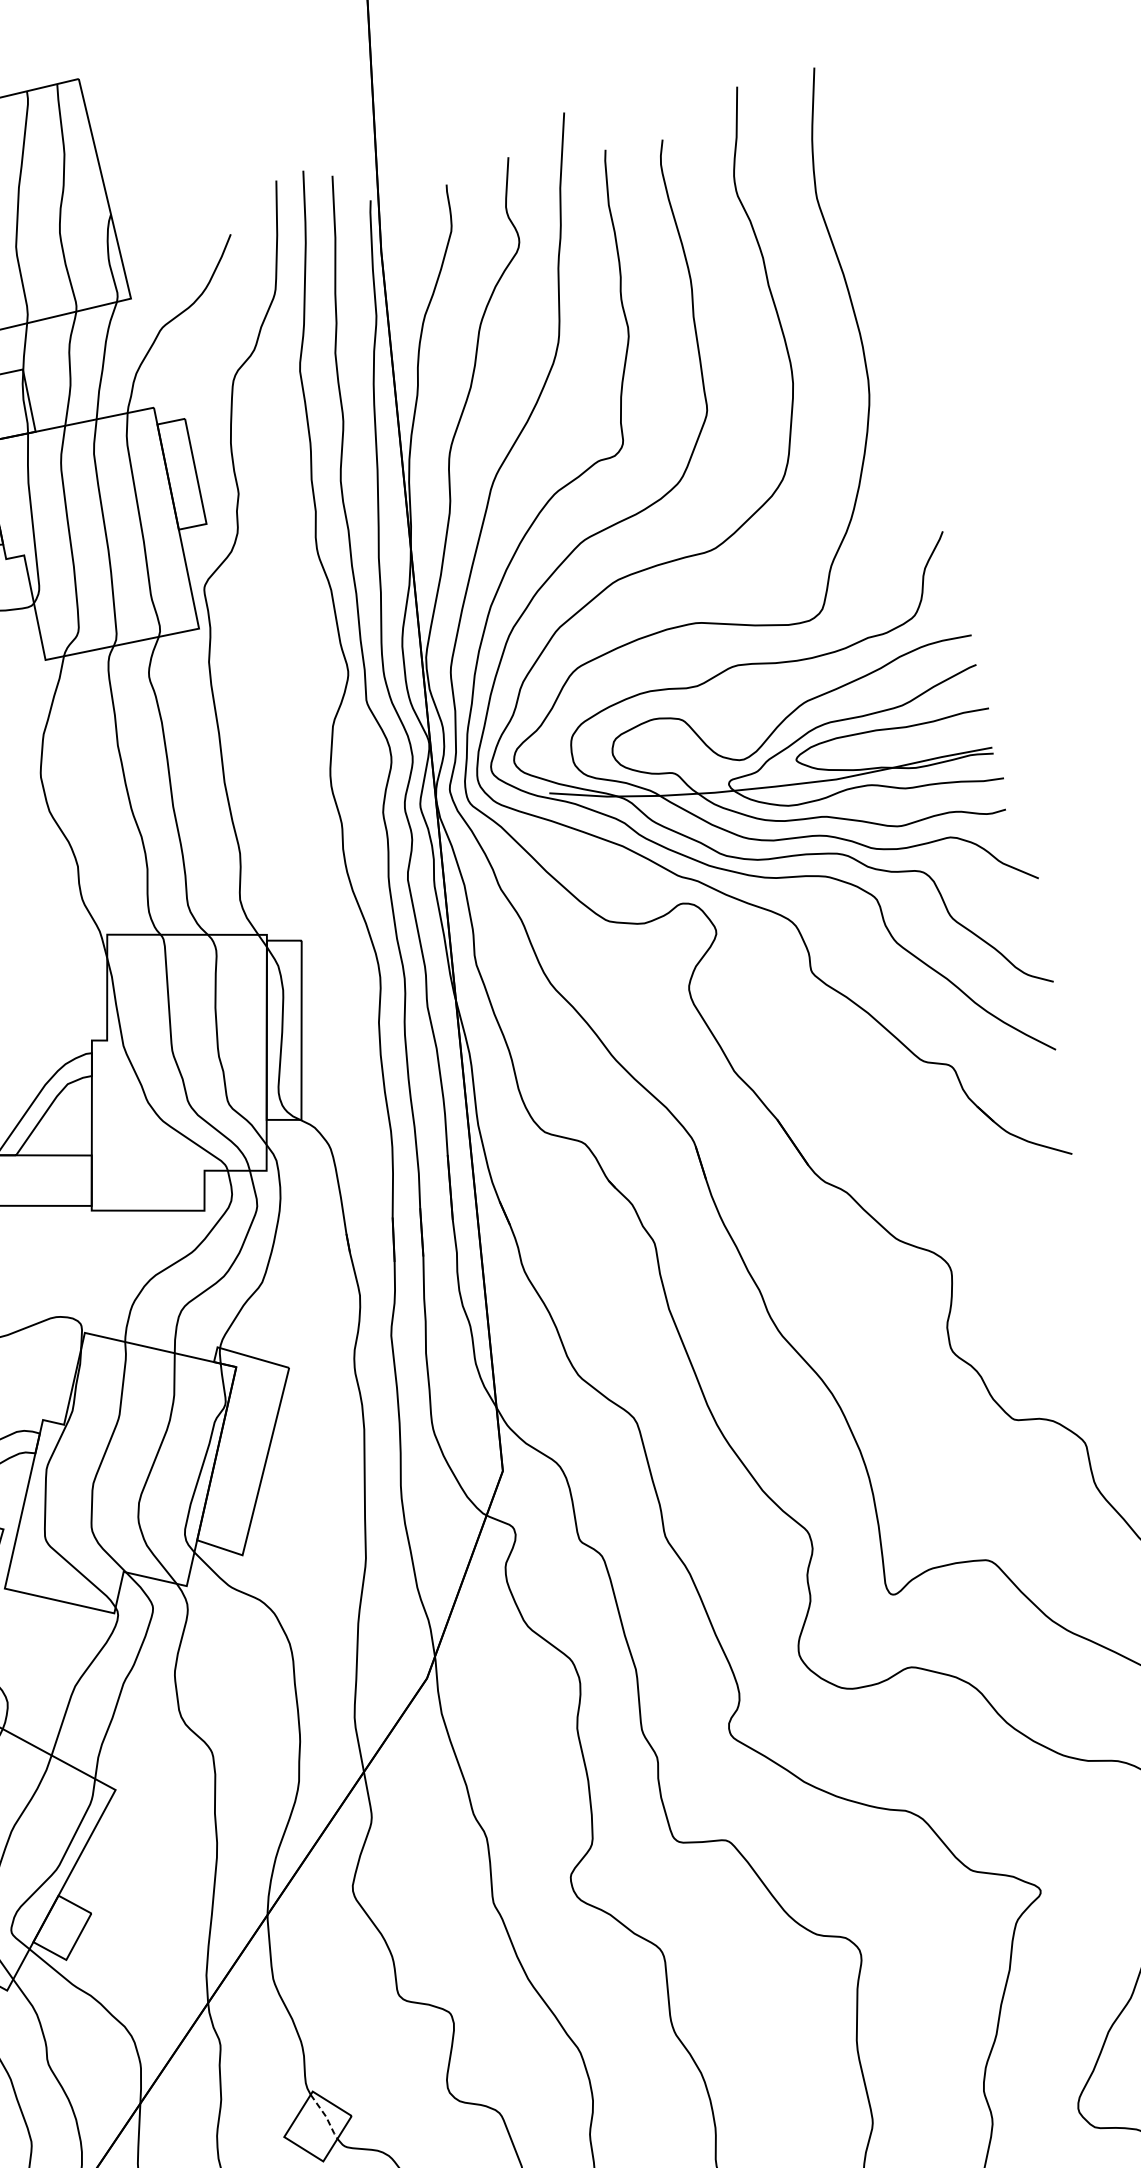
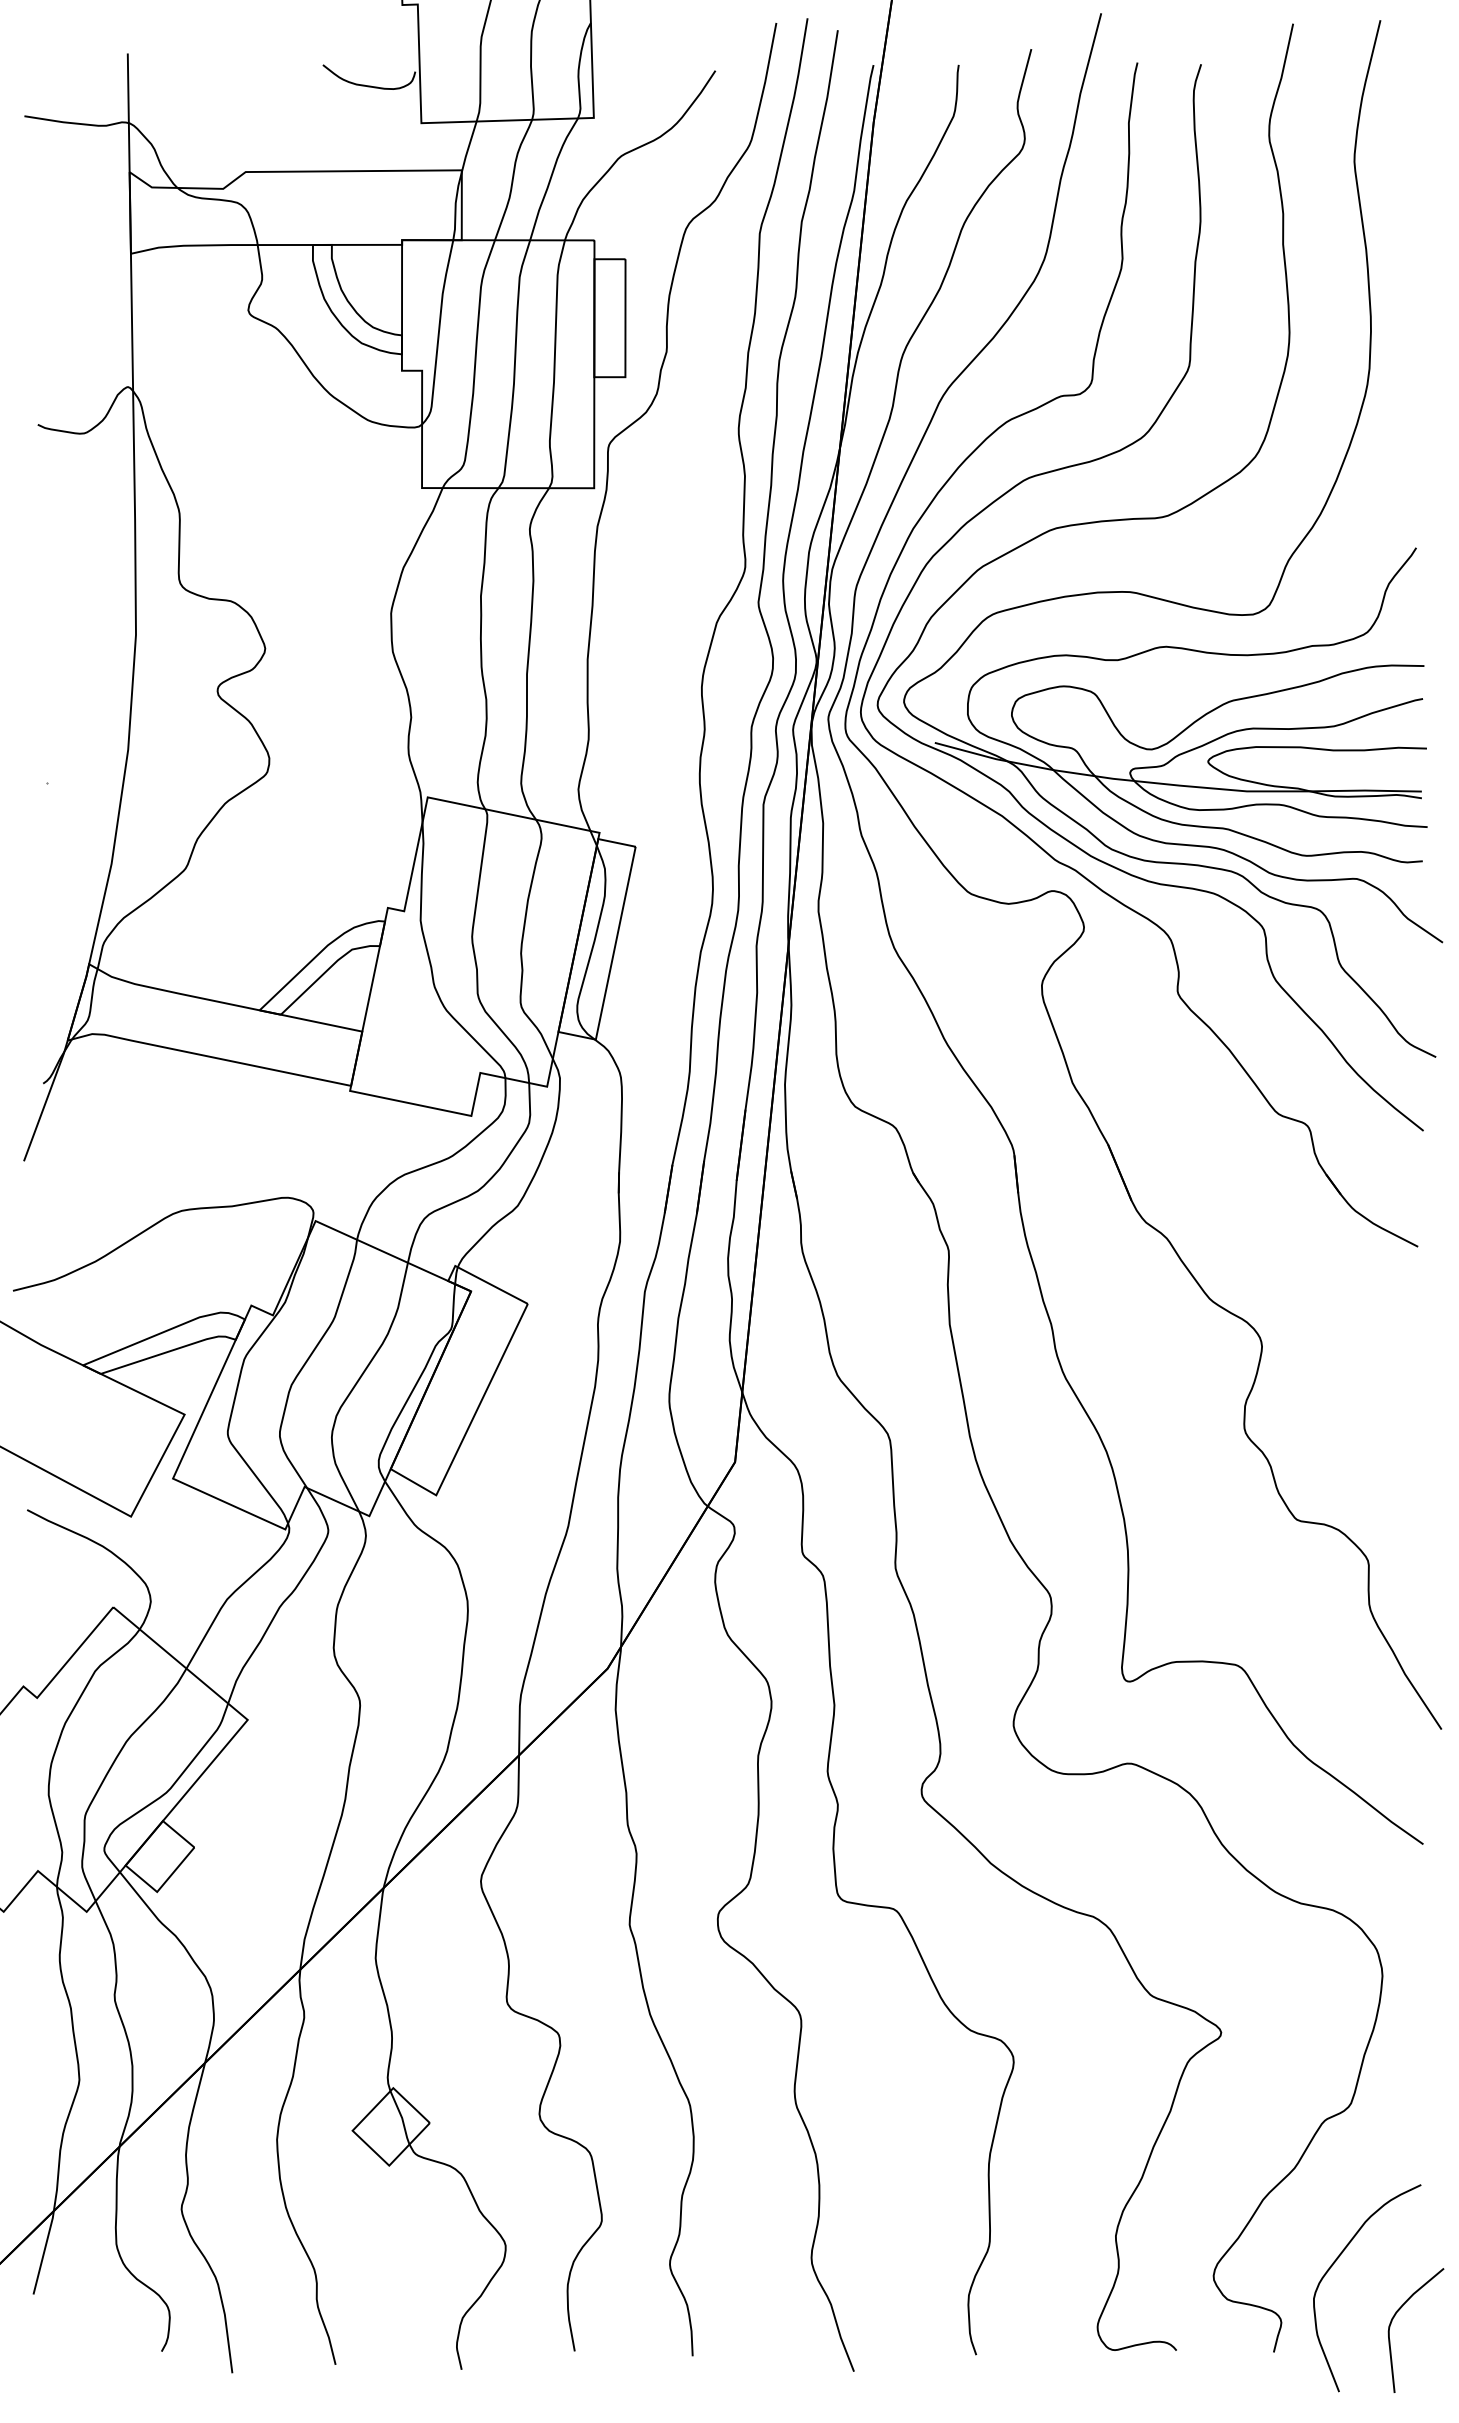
line: (326, 2116) -> (402, 2118), dashed -> solid

